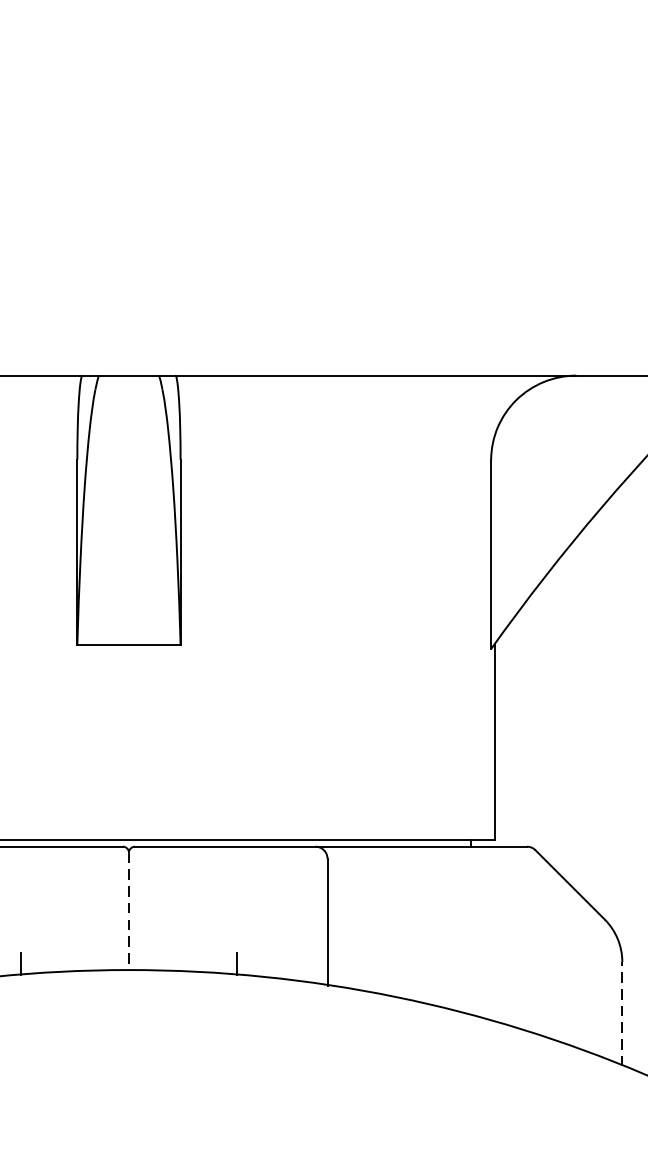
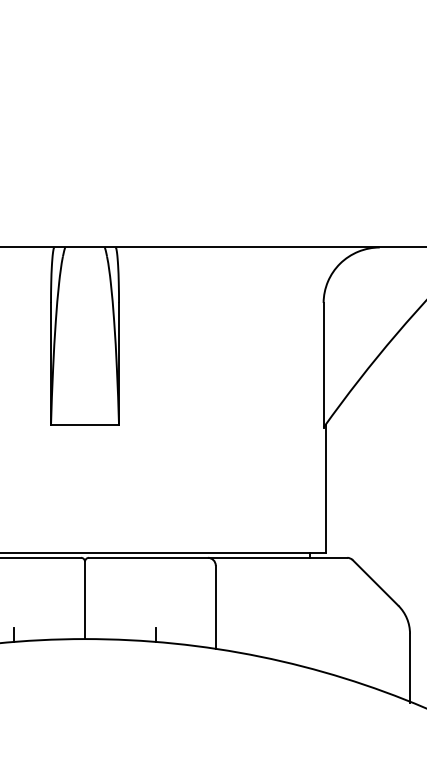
line: (129, 911) -> (85, 600), dashed -> solid
line: (623, 1013) -> (410, 667), dashed -> solid

